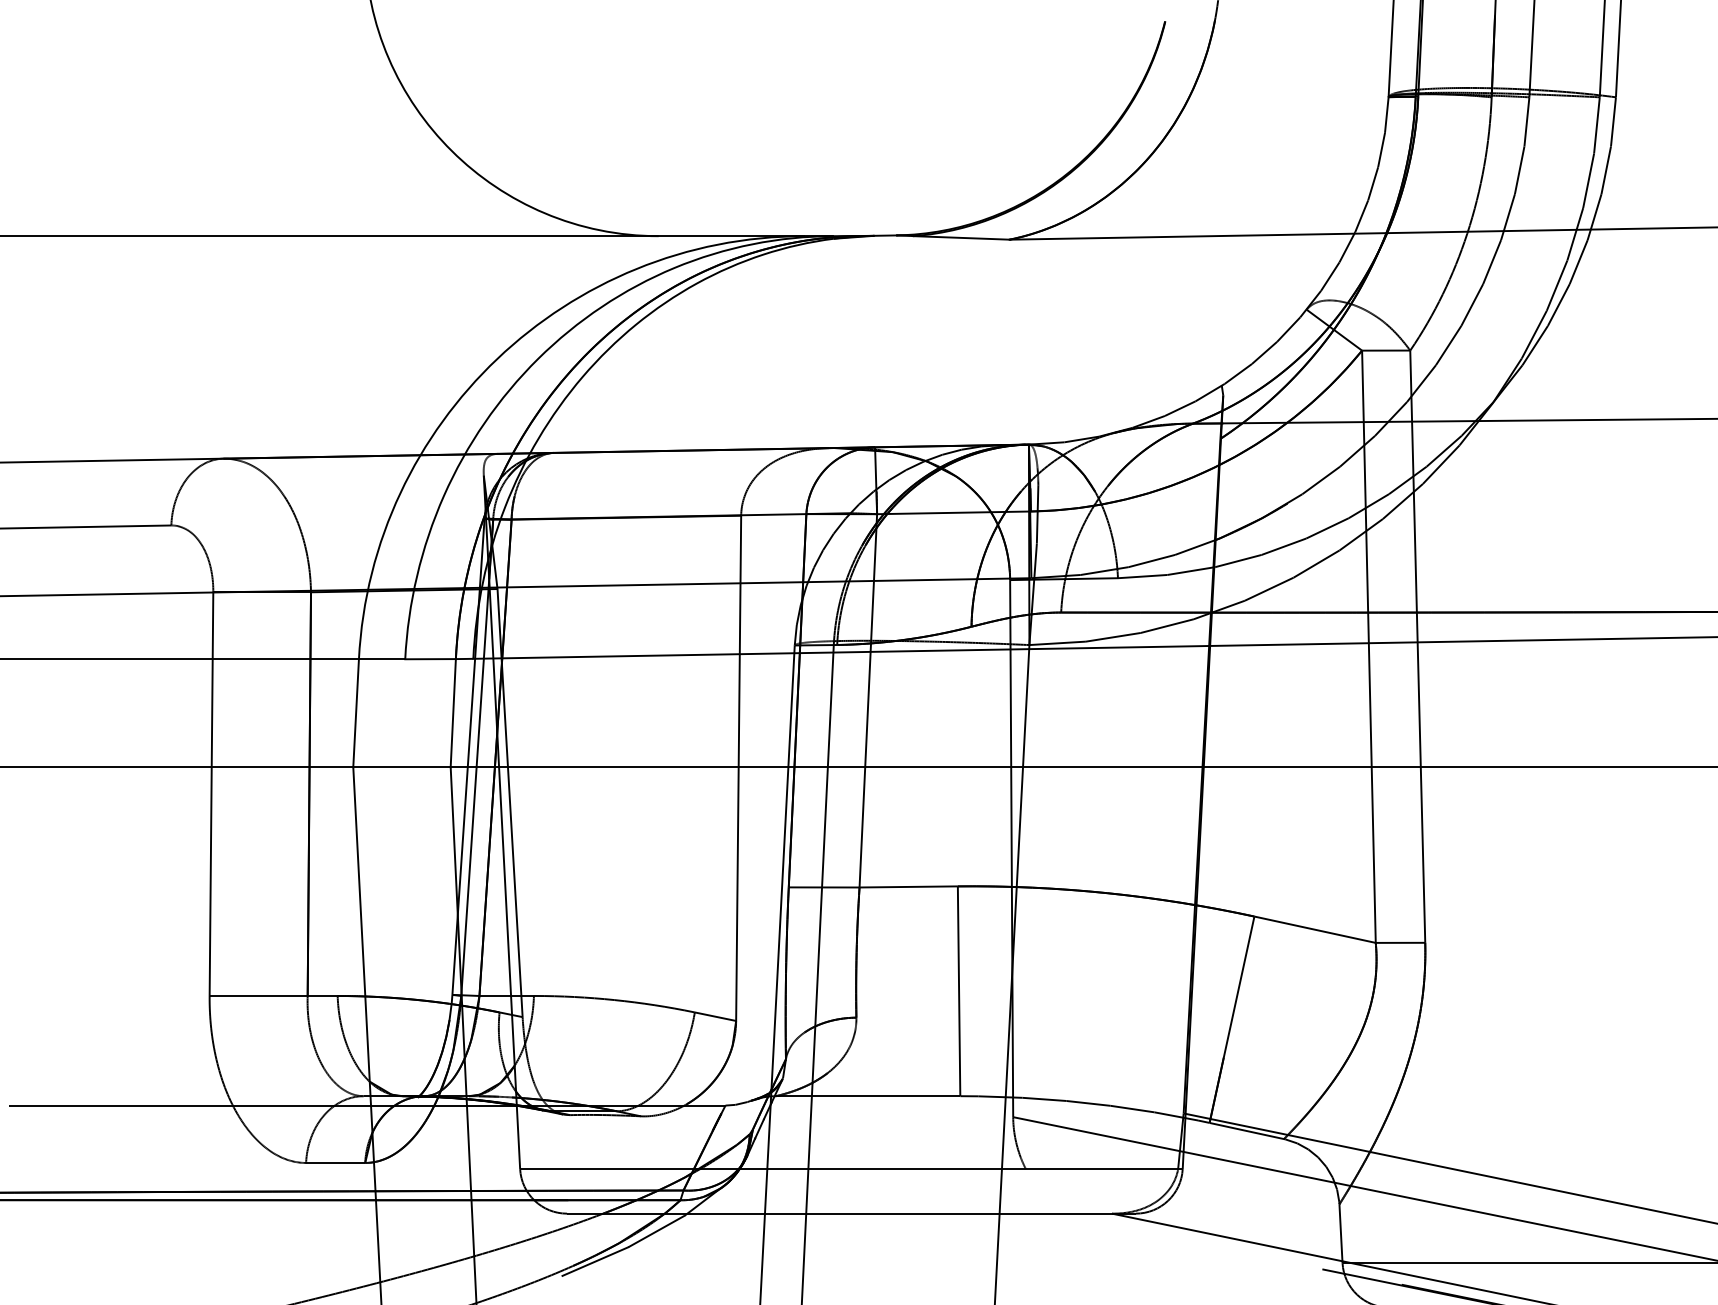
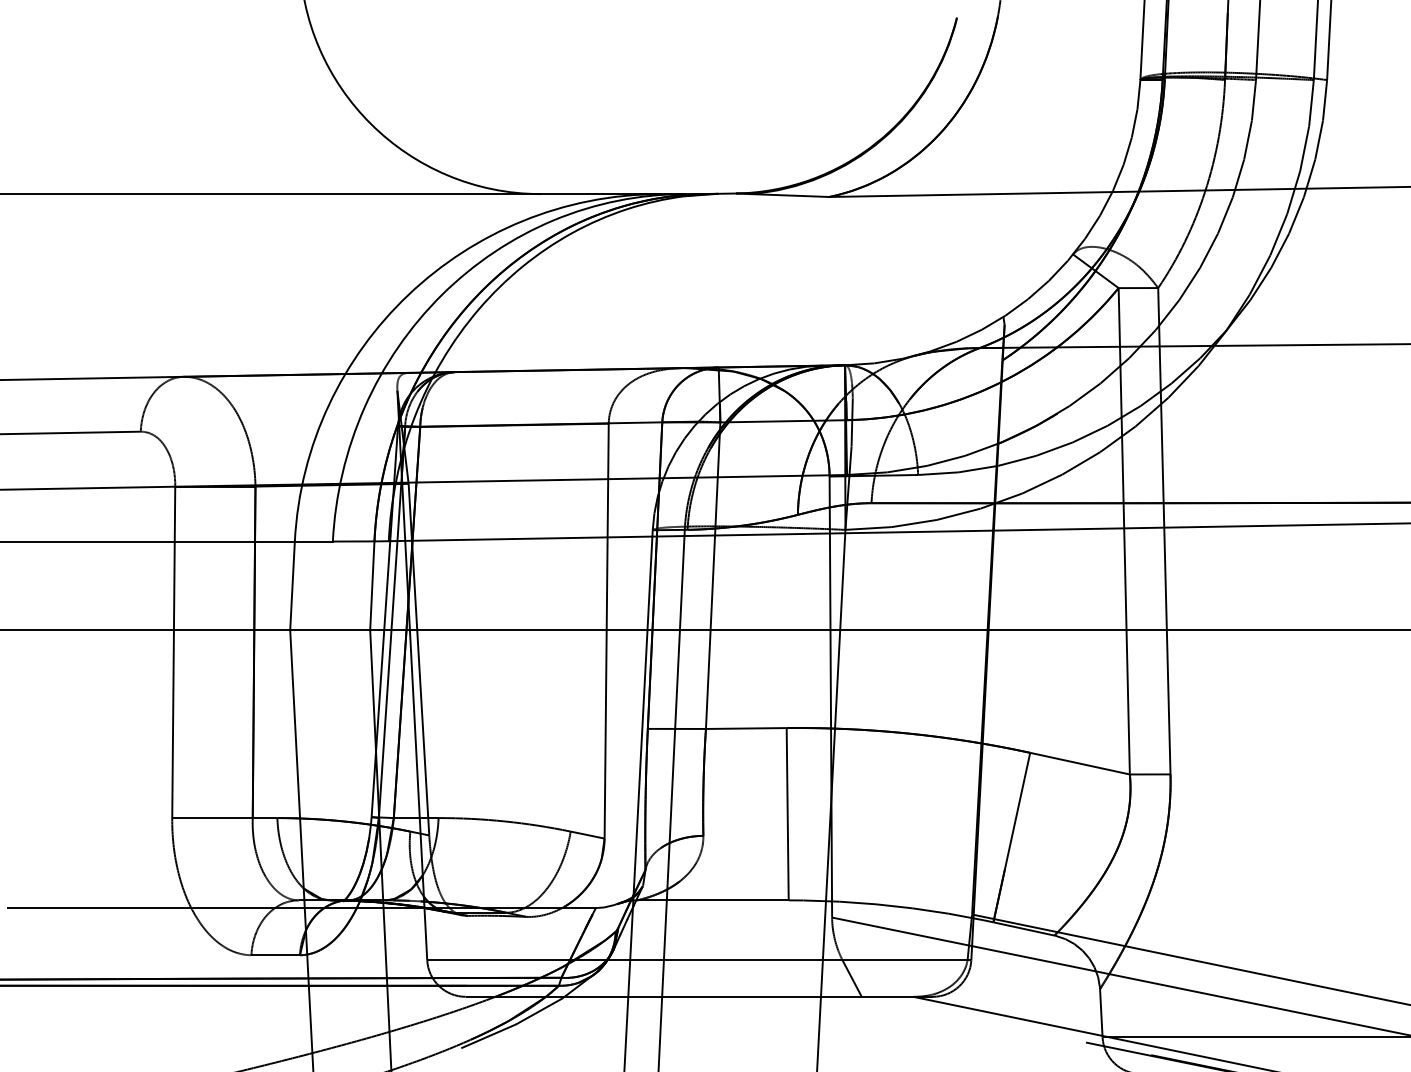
line: (1037, 1191) -> (852, 978), added

